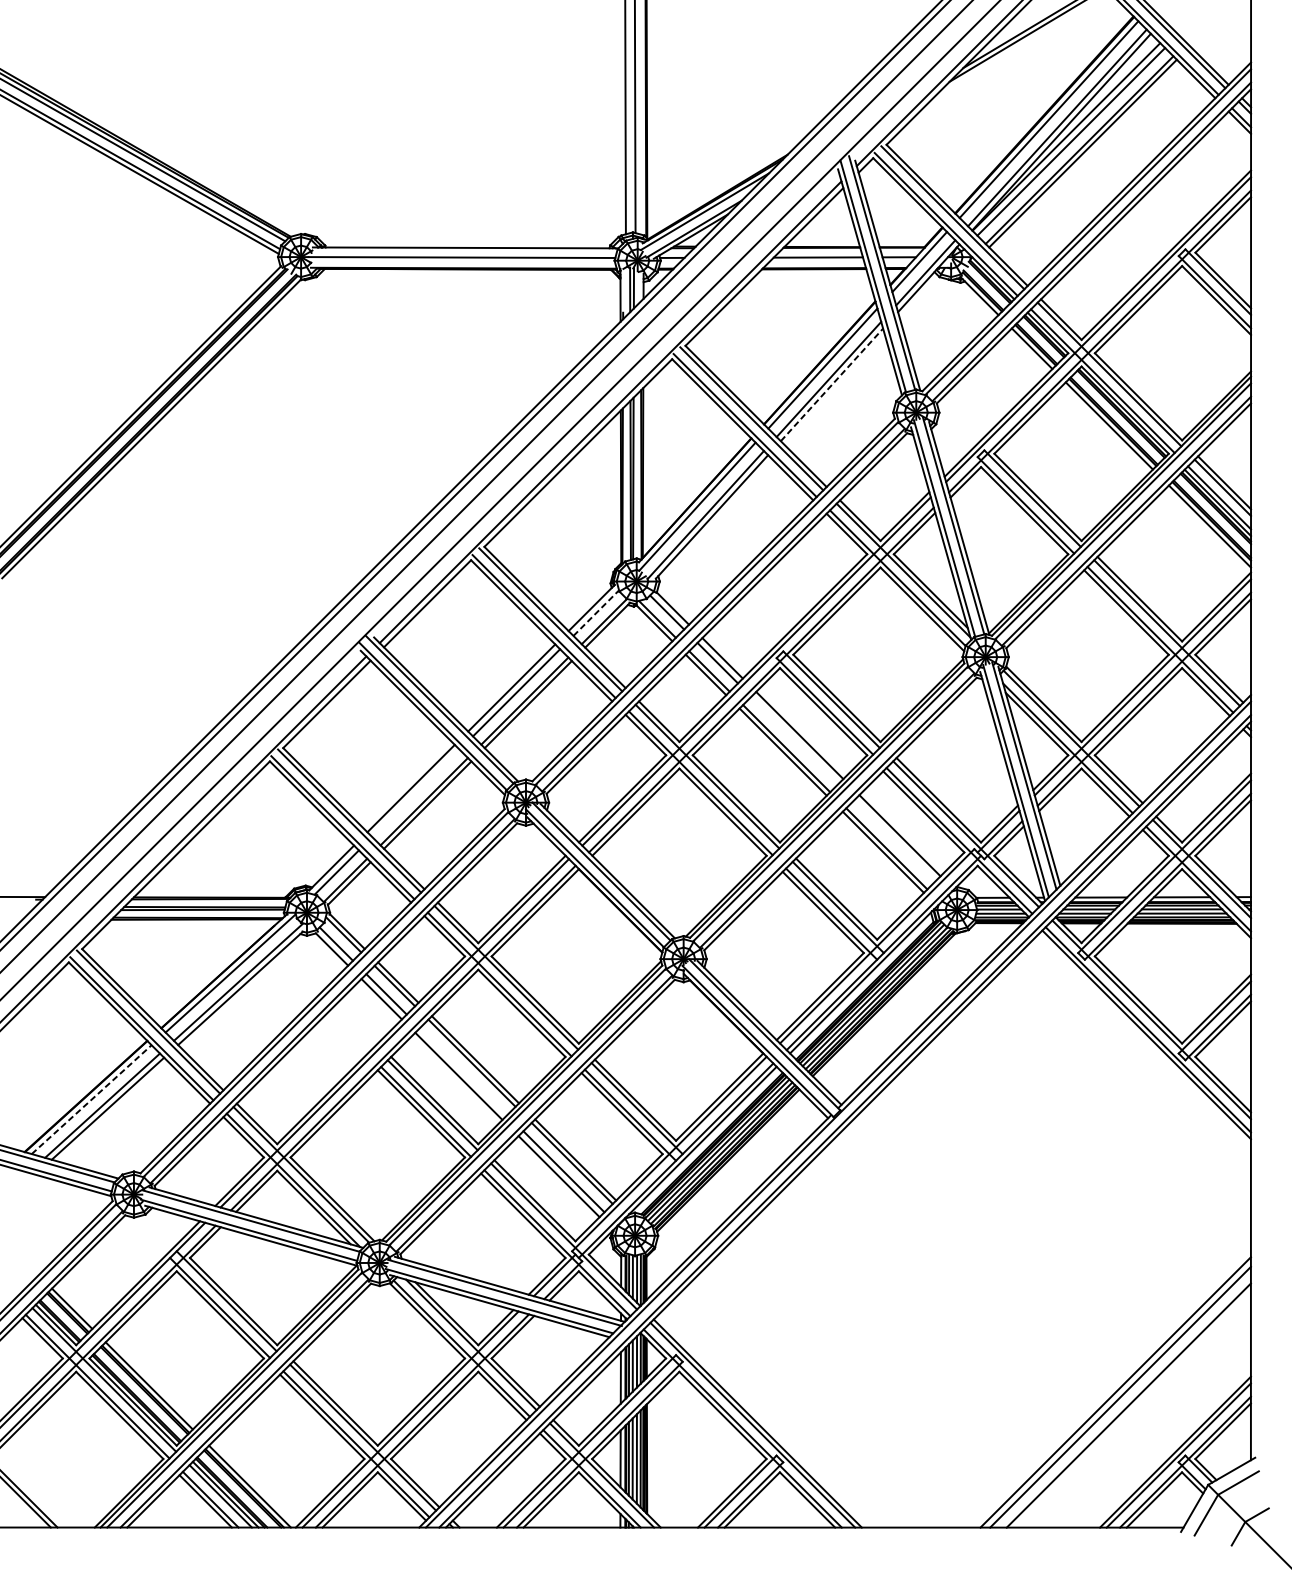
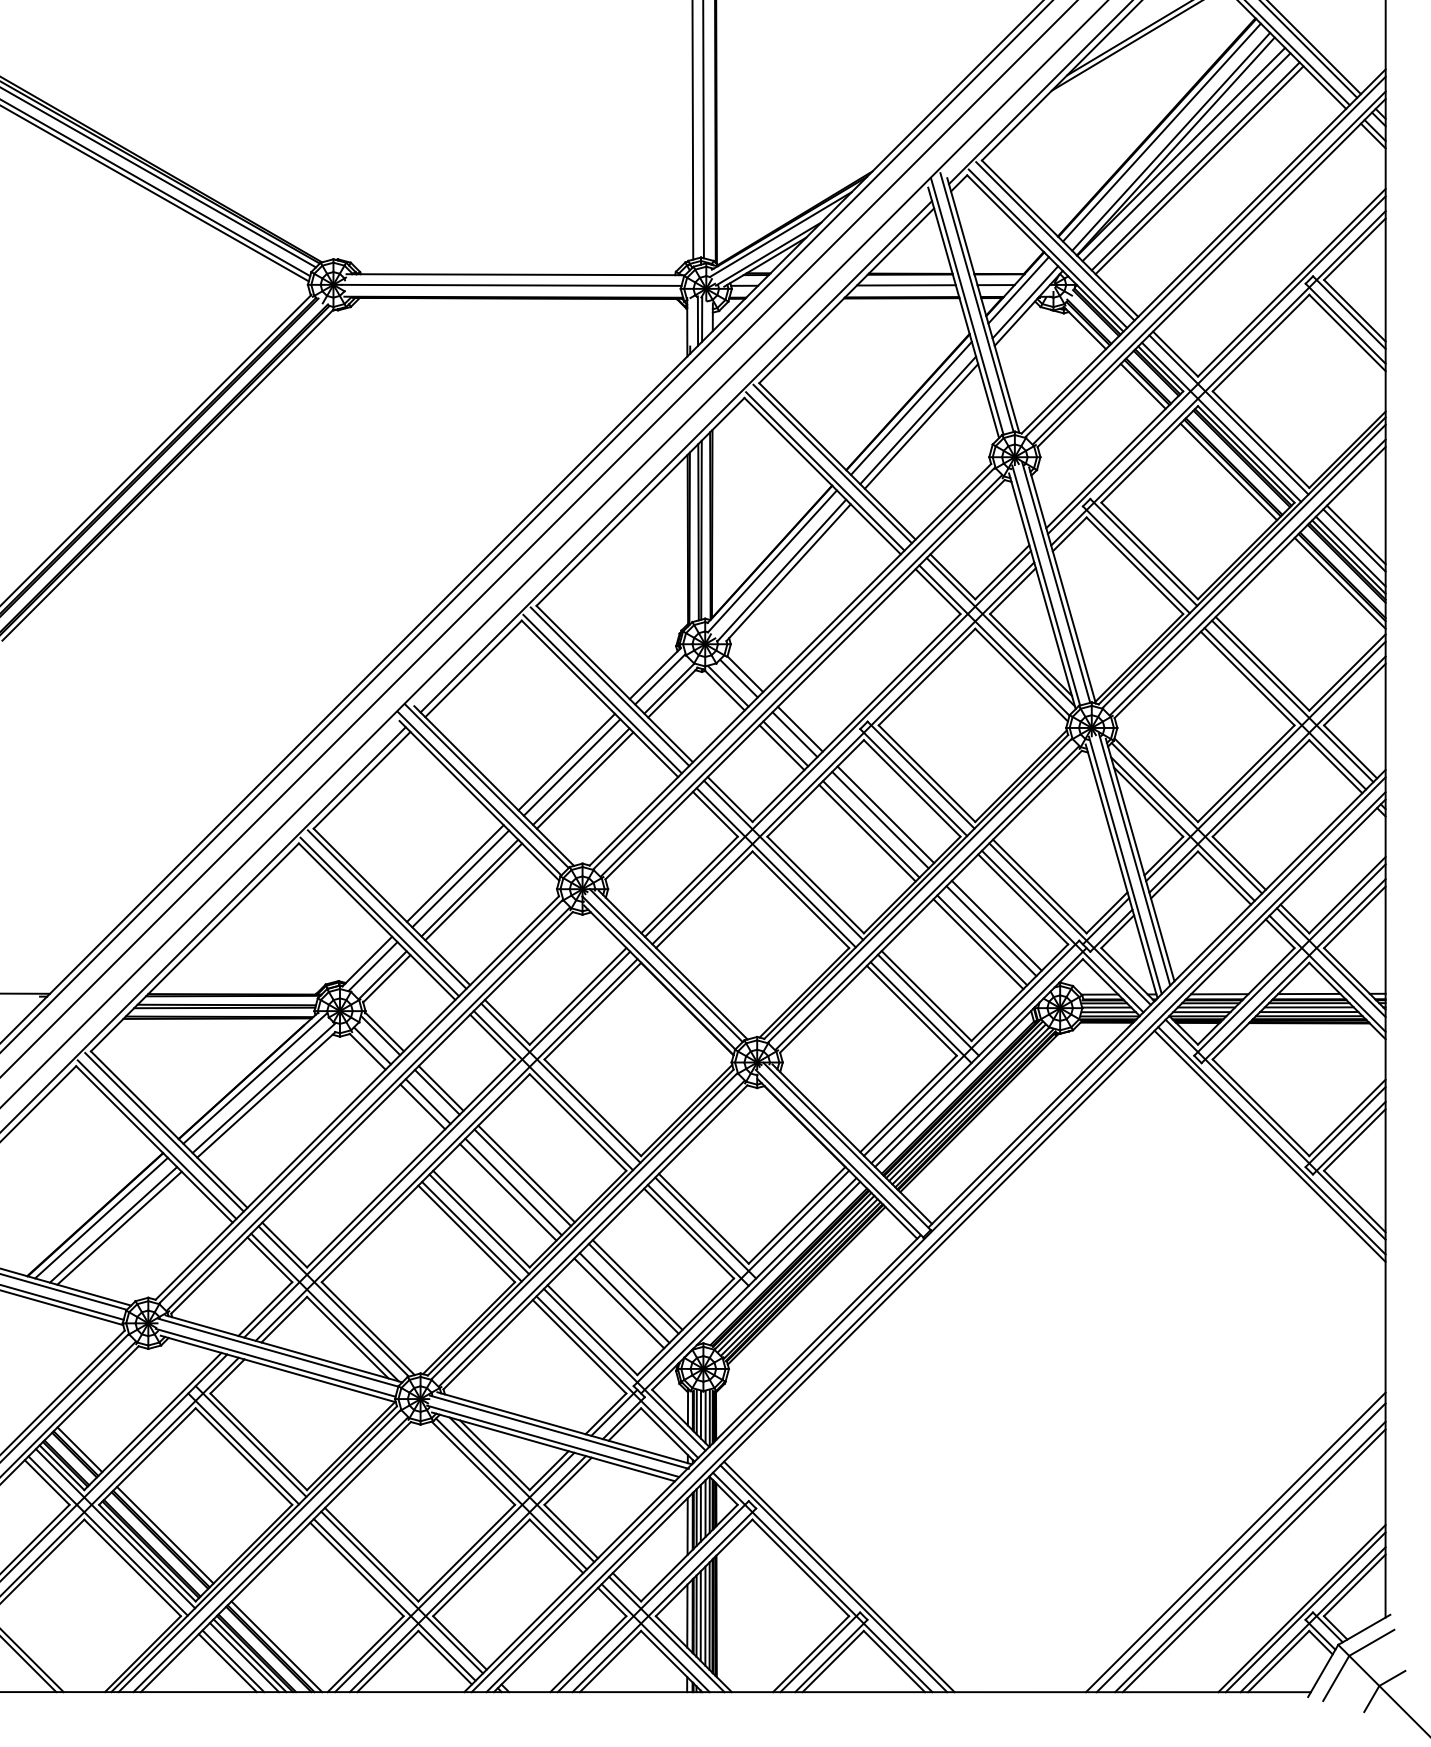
line: (831, 384) -> (921, 426), dashed -> solid
line: (596, 613) -> (660, 679), dashed -> solid
line: (794, 739) -> (880, 819), added
line: (415, 793) -> (460, 878), added
line: (895, 840) -> (991, 931), added
line: (463, 1071) -> (513, 1186), added
line: (91, 1099) -> (101, 1218), dashed -> solid
line: (1131, 1408) -> (1253, 1560), added

